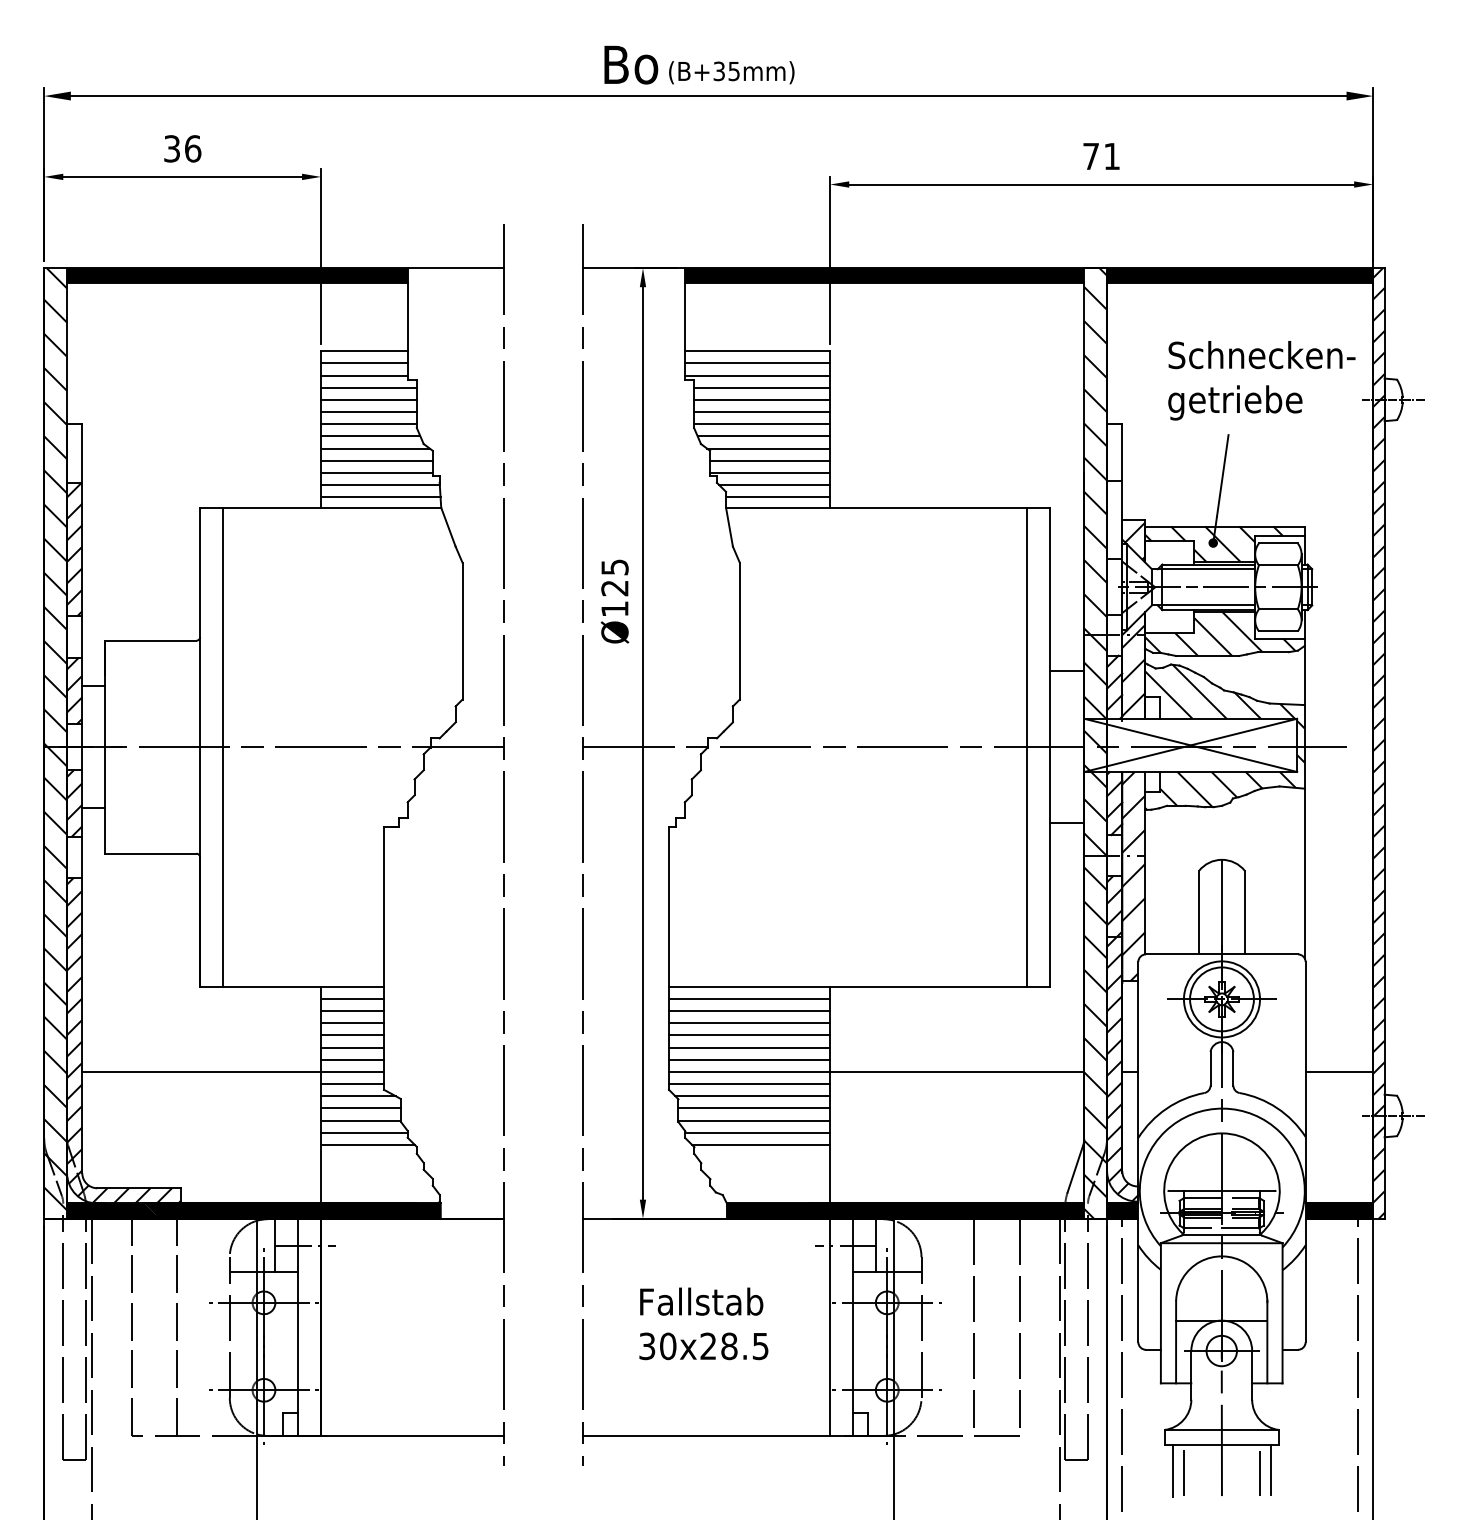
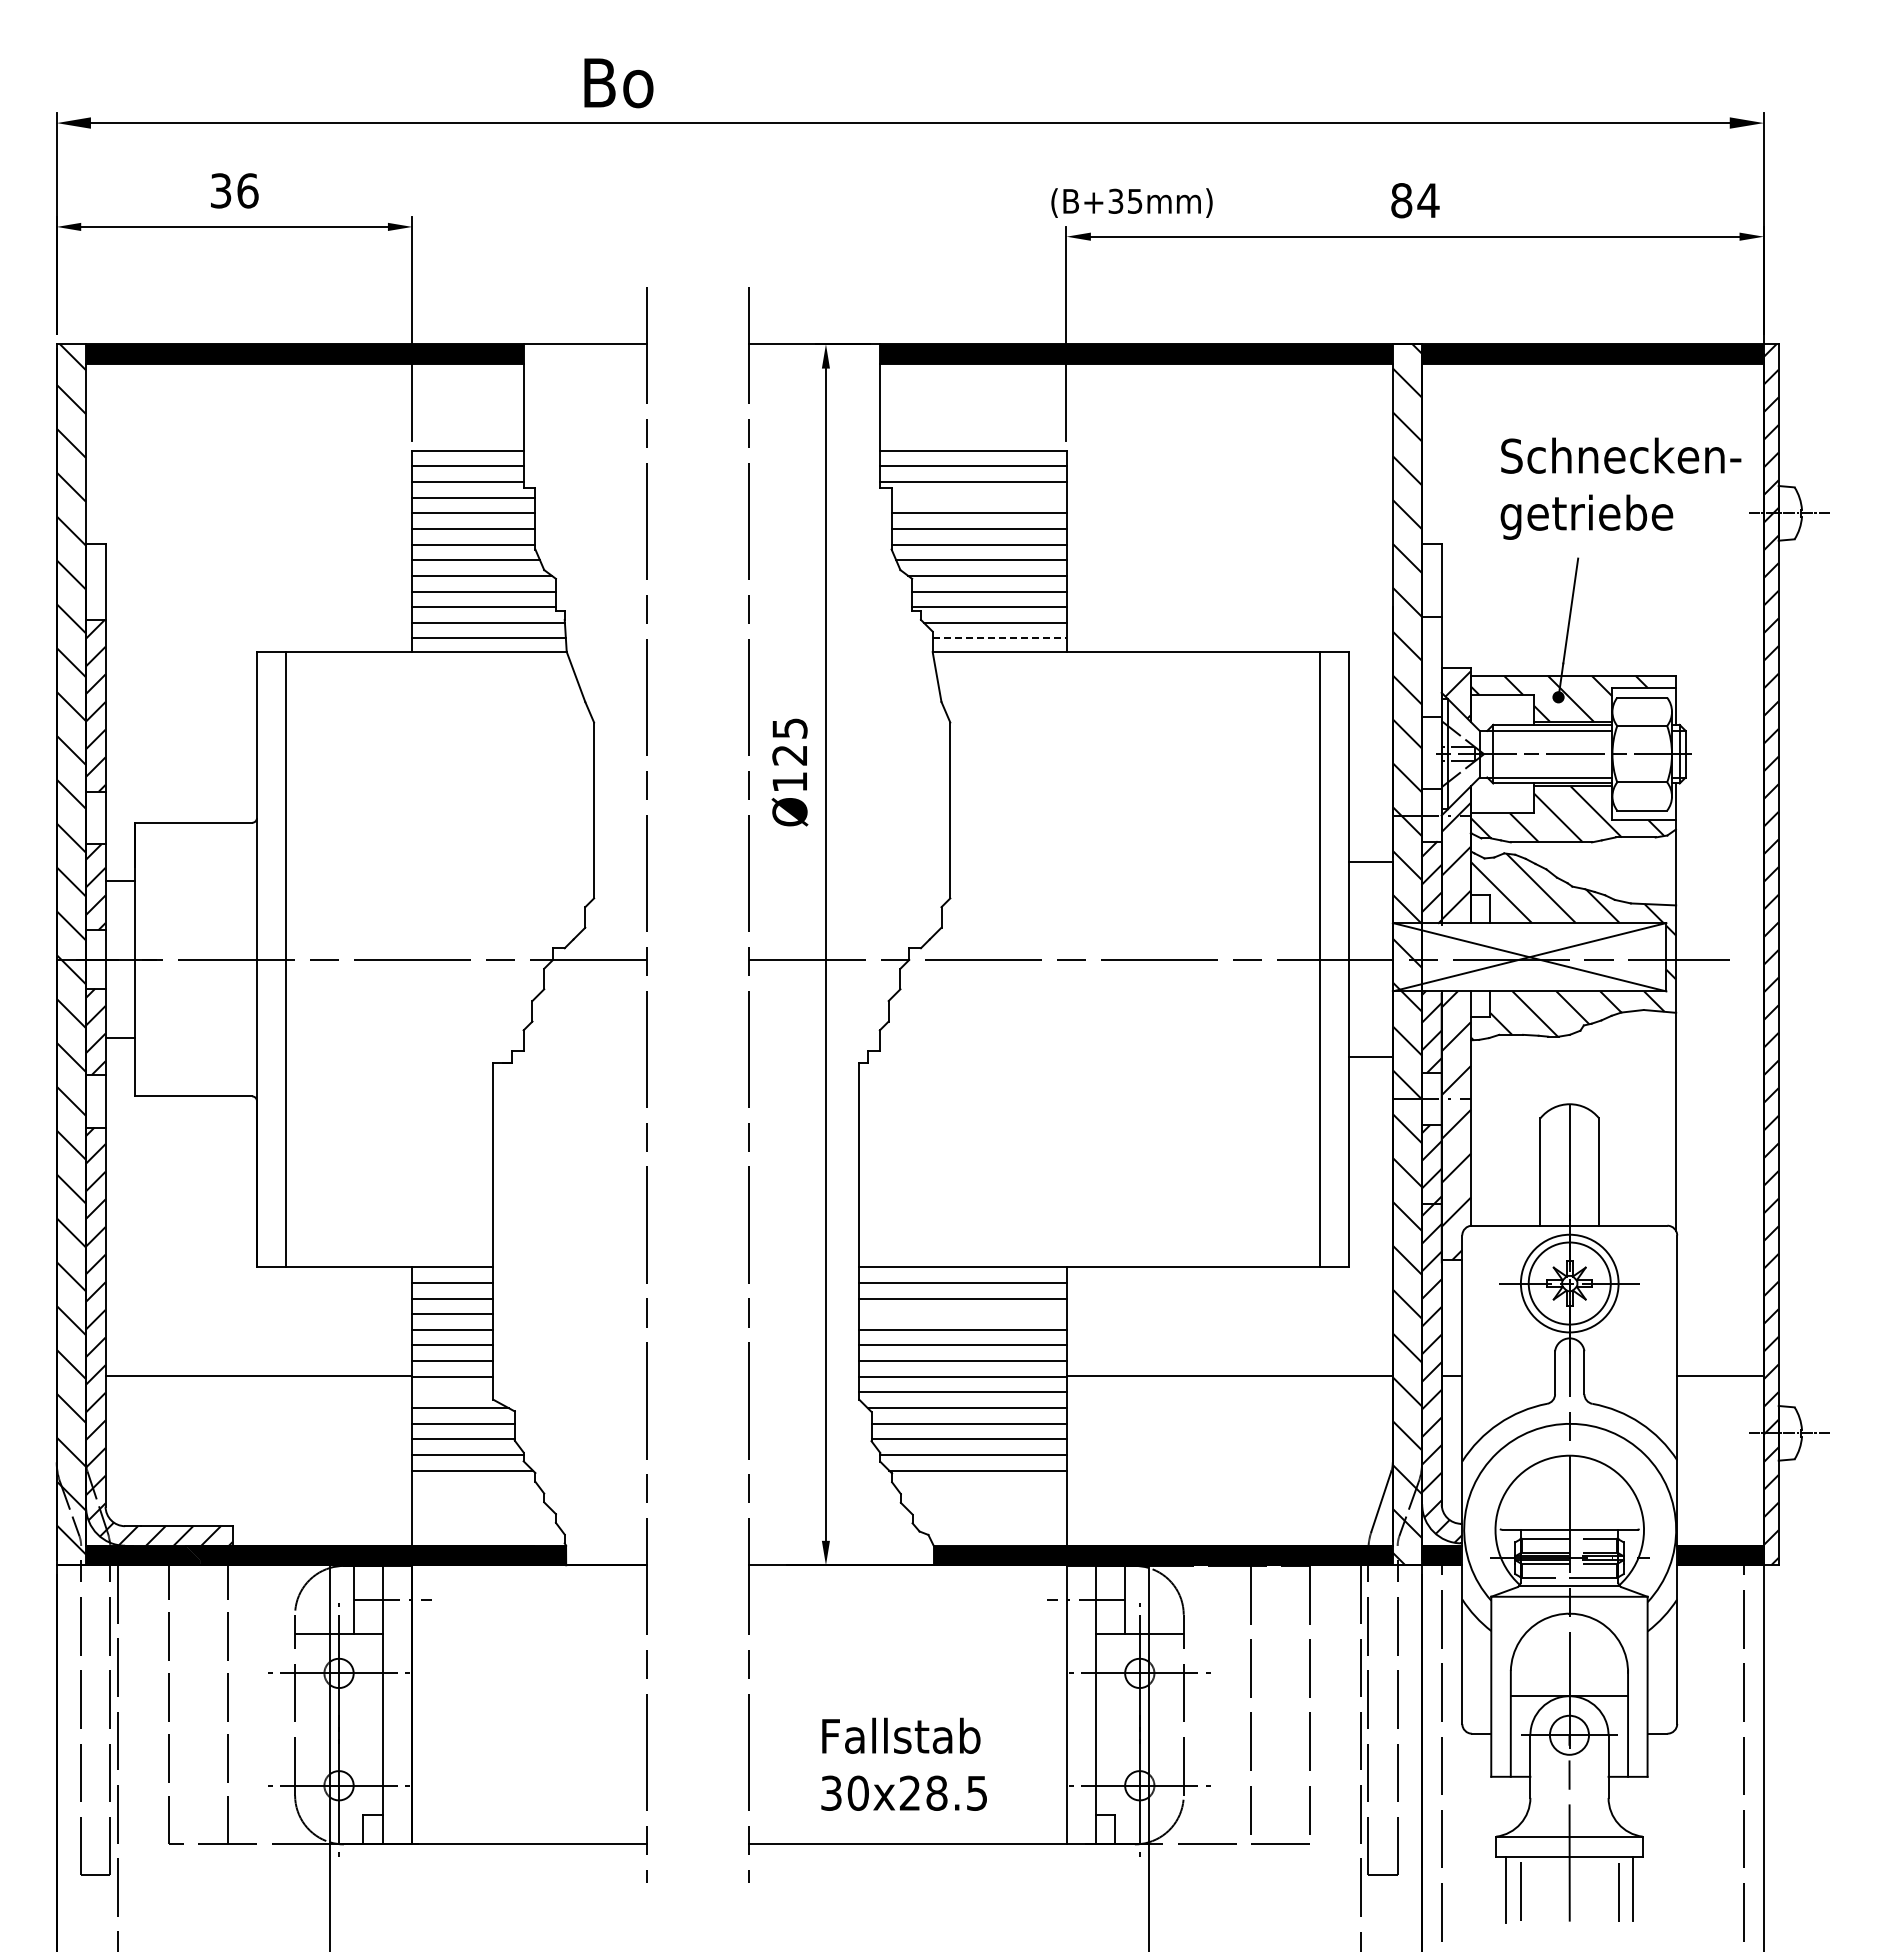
text: (630, 65) -> (618, 83), moved
text: (731, 72) -> (1131, 202), moved
text: (1101, 156) -> (1415, 200), 71 -> 84
line: (761, 387) -> (978, 497), removed
line: (778, 497) -> (999, 638), solid -> dashed
line: (749, 1023) -> (962, 1314), removed
line: (352, 1084) -> (452, 1392), removed
text: (703, 1323) -> (903, 1763), moved

